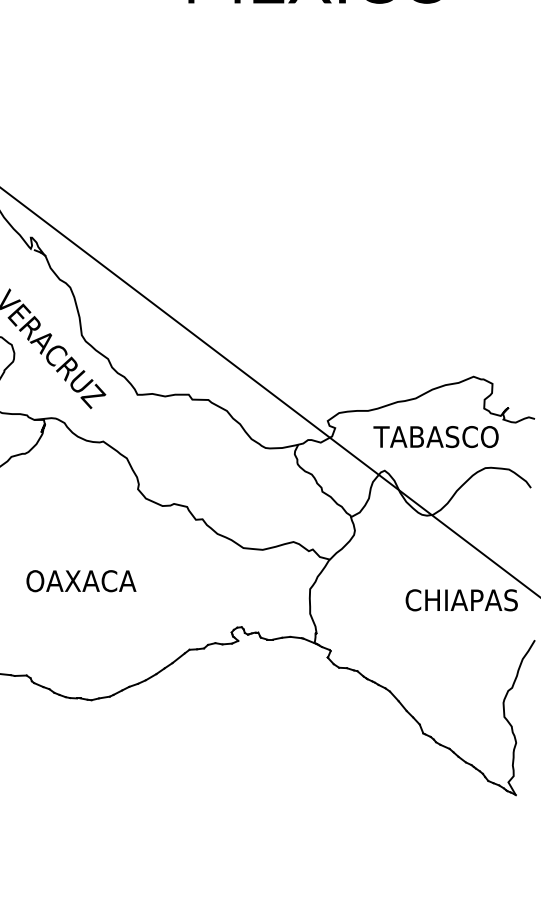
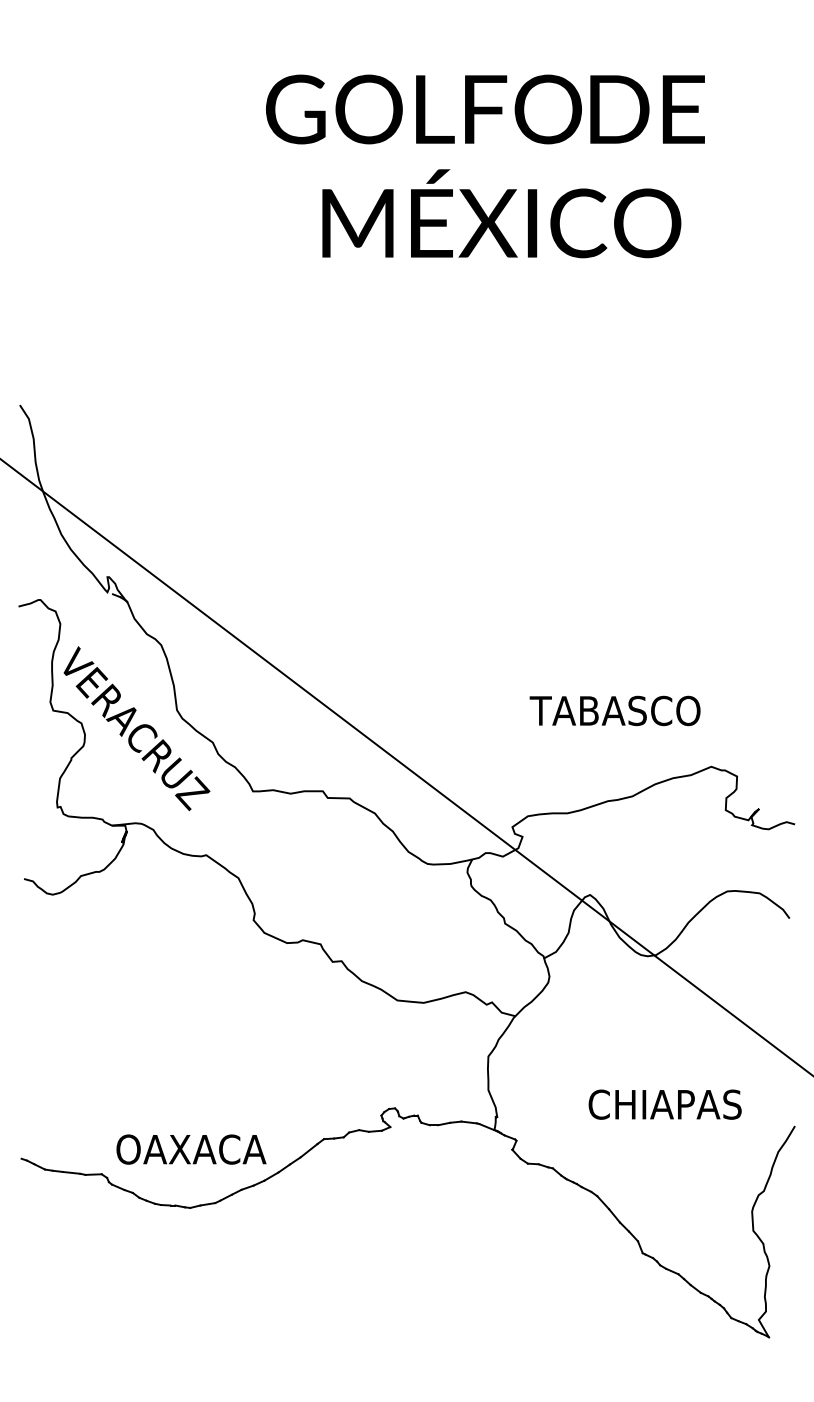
text: (435, 436) -> (614, 710), moved
text: (81, 581) -> (191, 1149), moved
text: (461, 600) -> (664, 1104), moved

